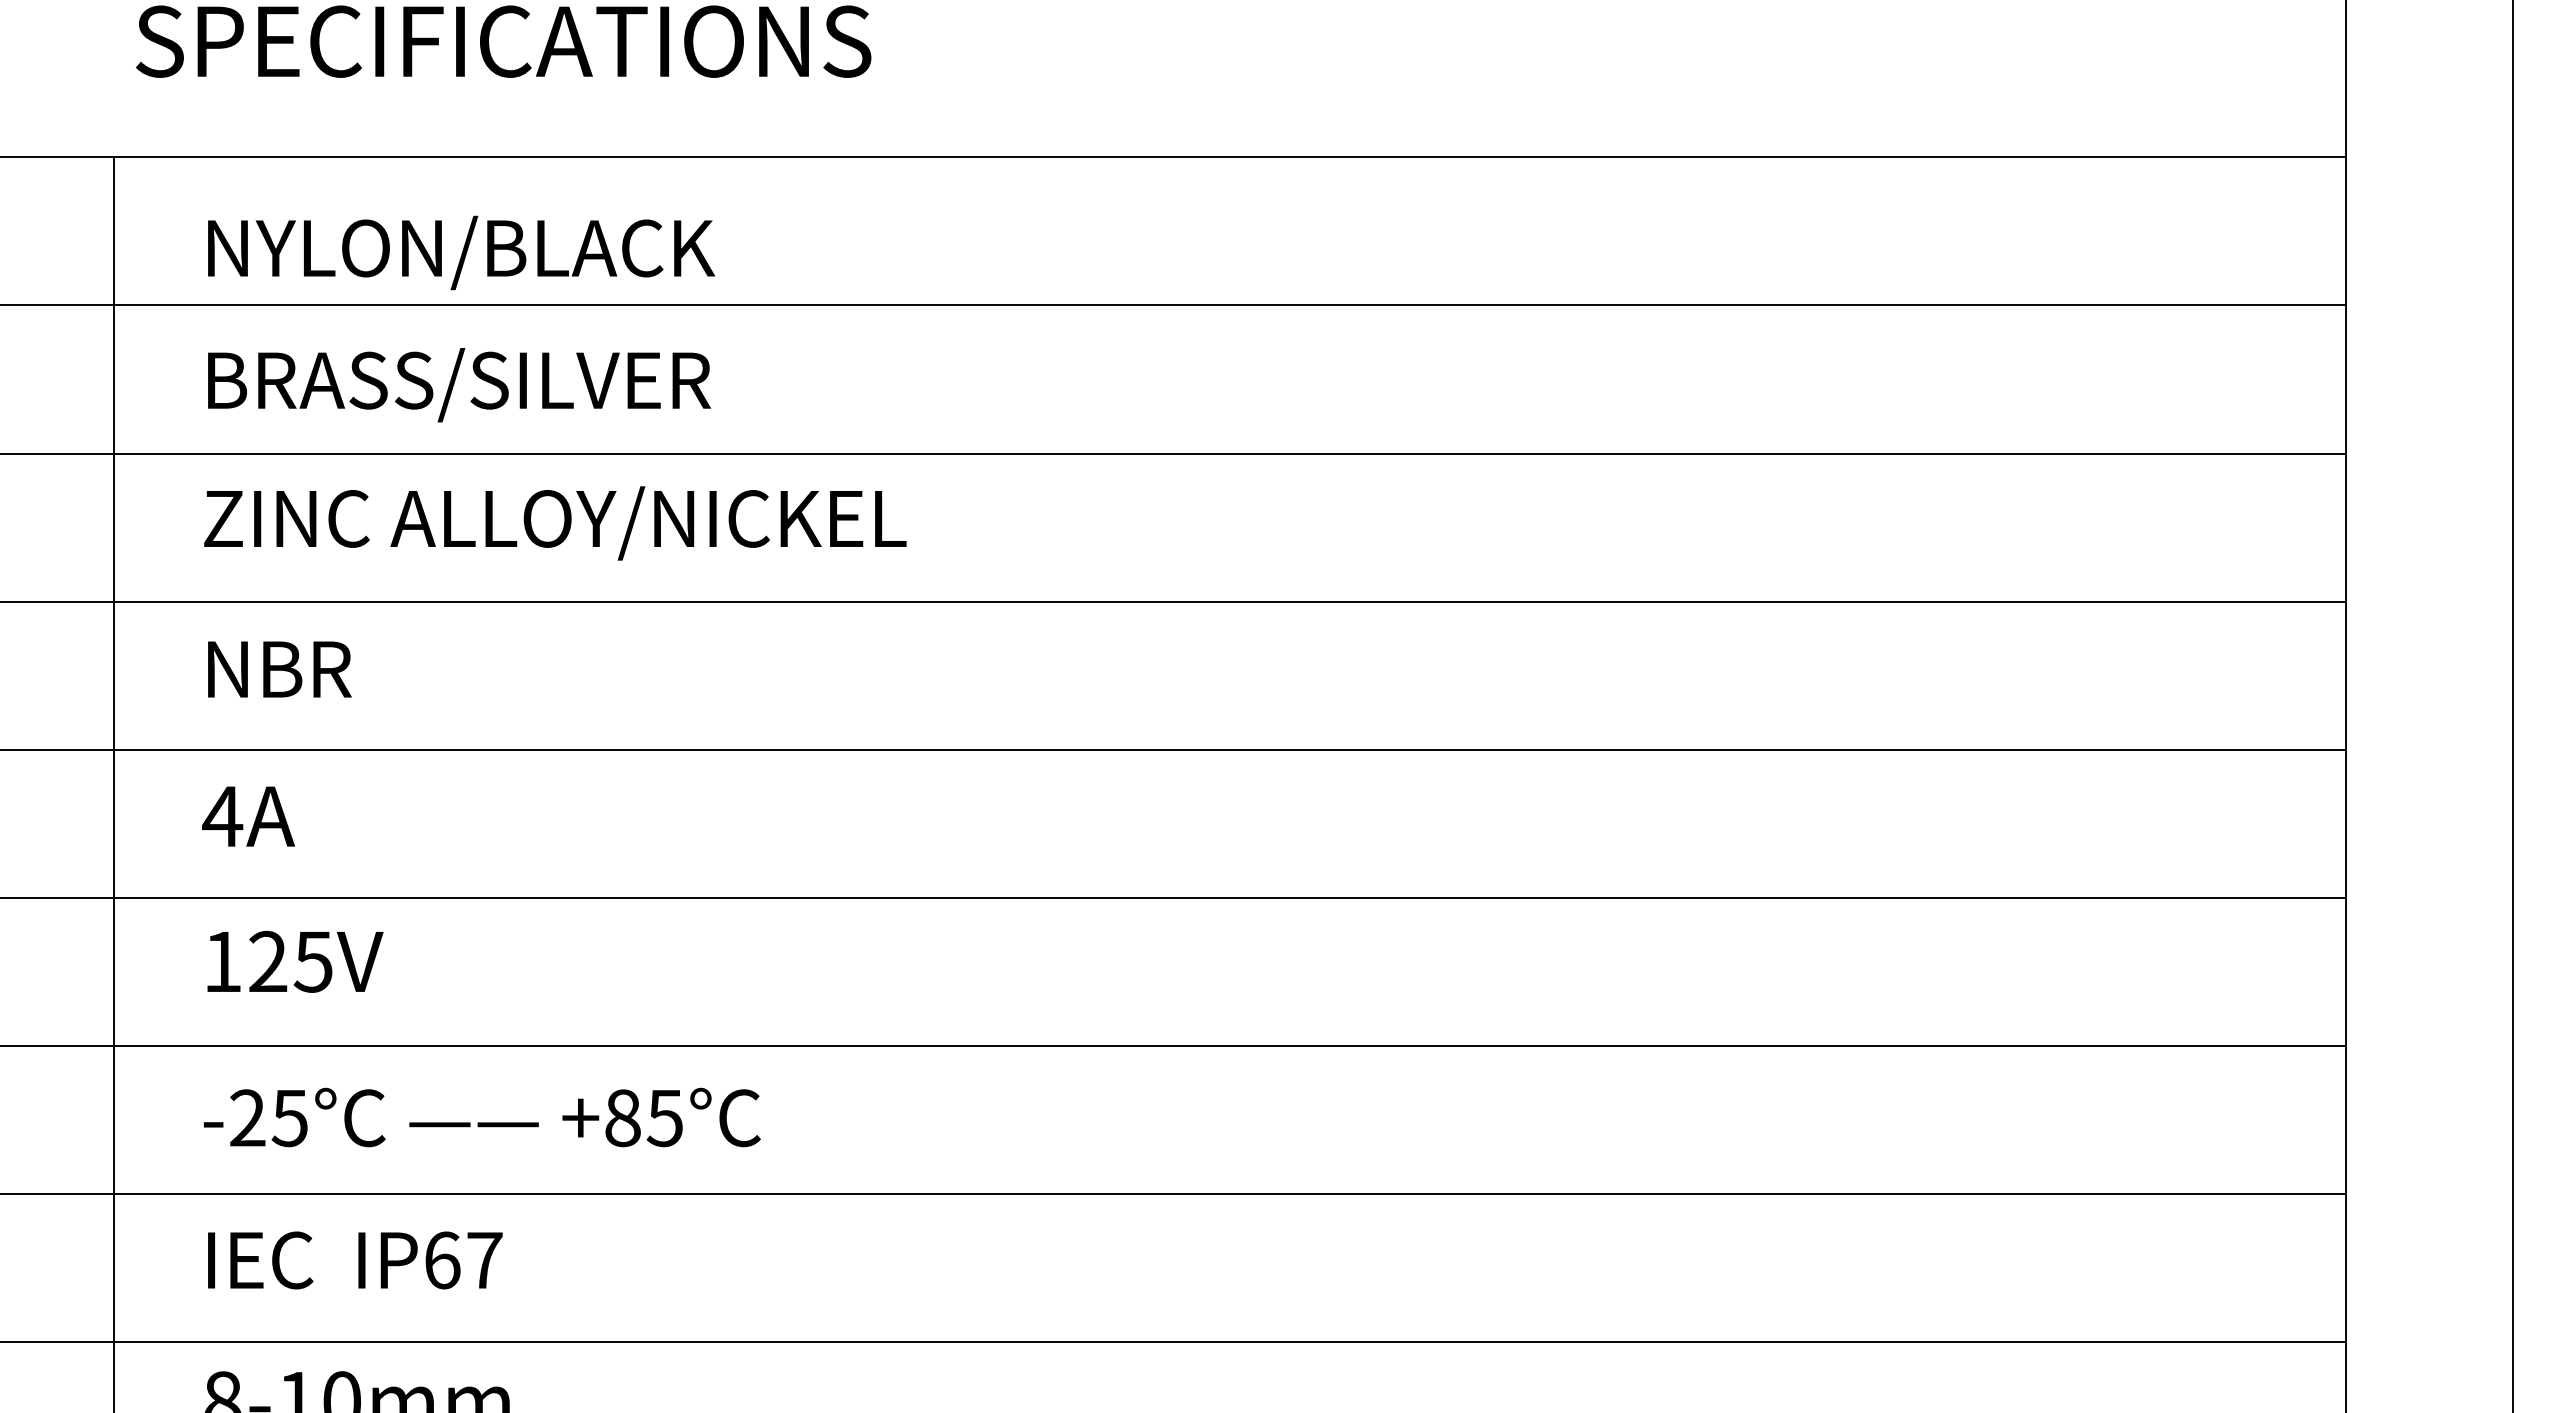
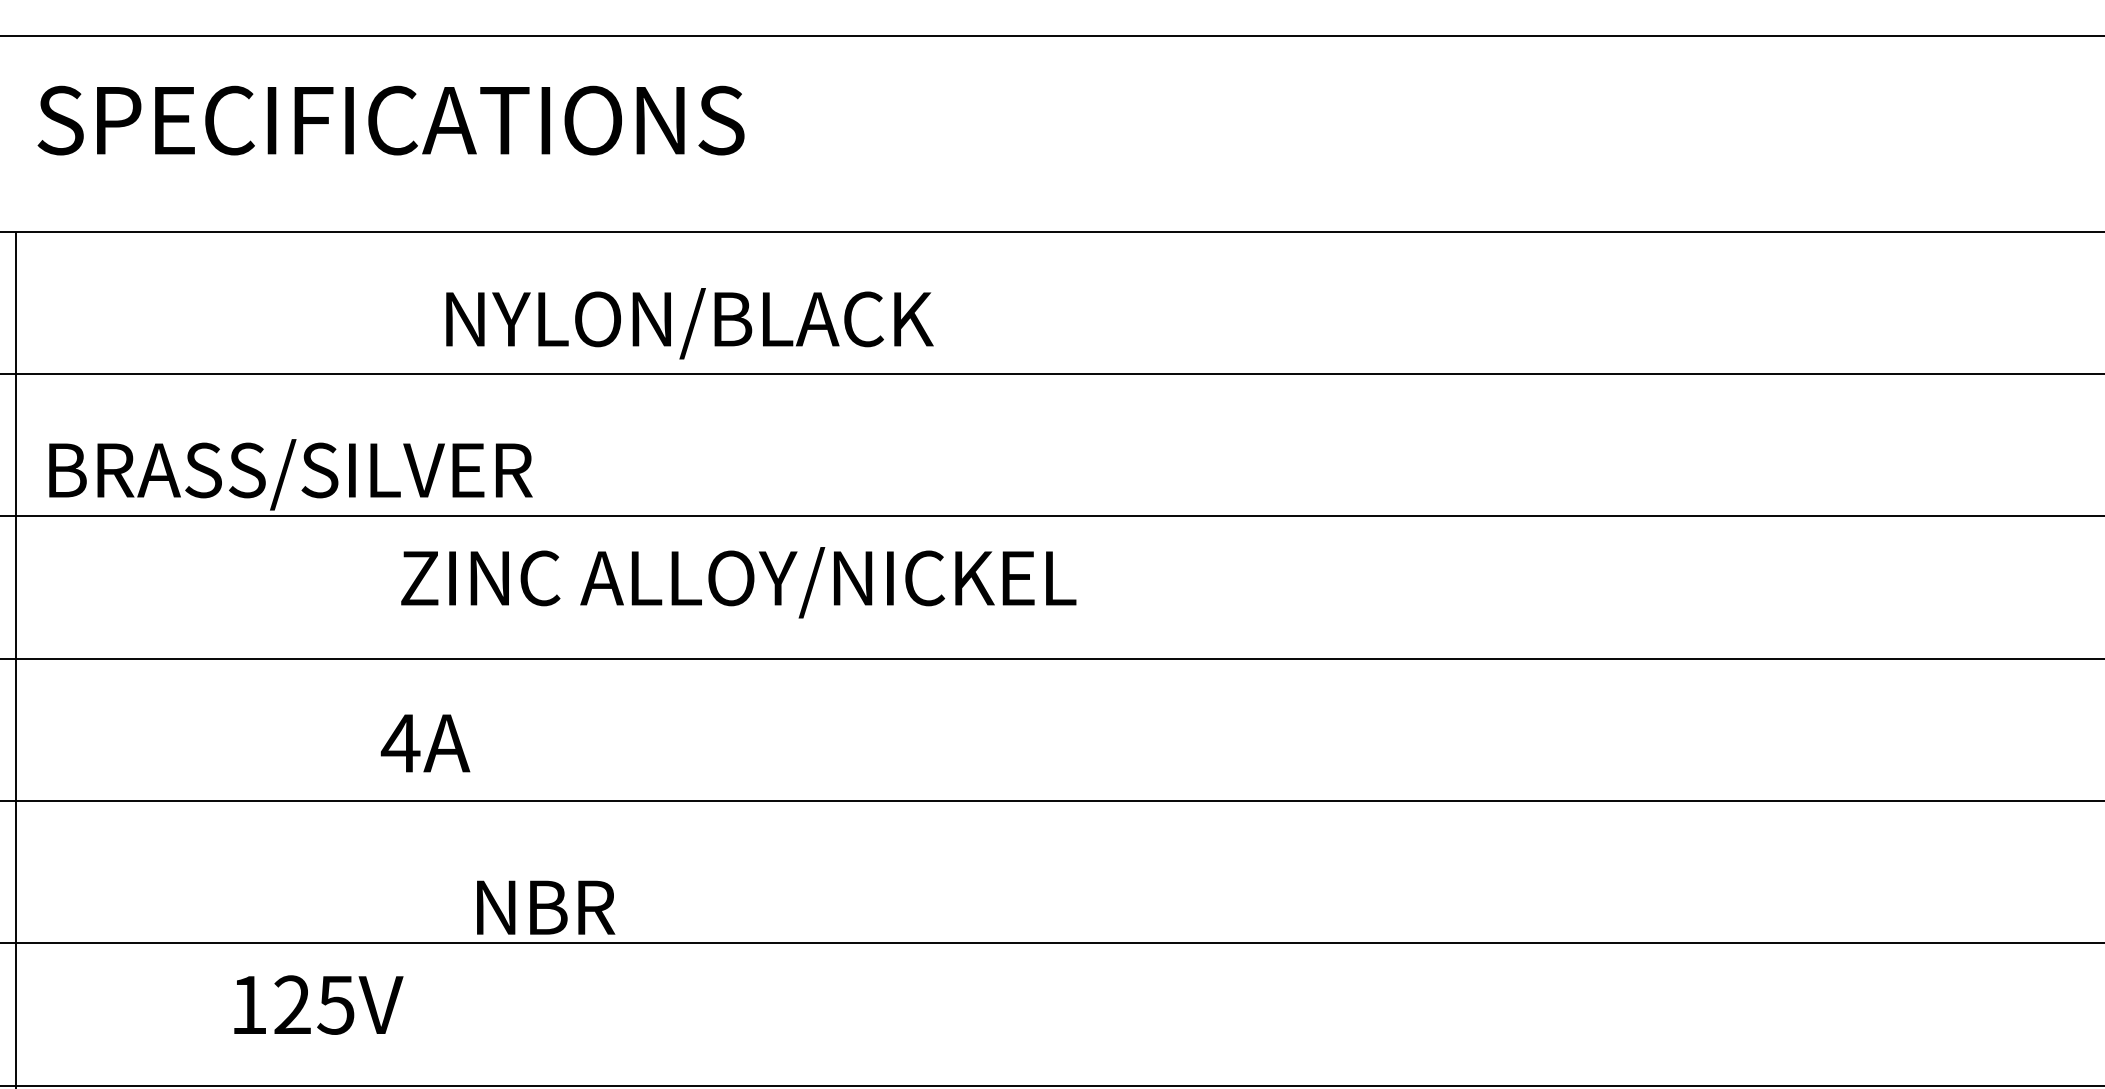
text: (461, 252) -> (689, 323), moved
text: (459, 385) -> (290, 475), moved
text: (555, 523) -> (738, 582), moved
text: (279, 669) -> (545, 907), moved
text: (248, 816) -> (425, 743), moved
text: (295, 961) -> (318, 1004), moved

